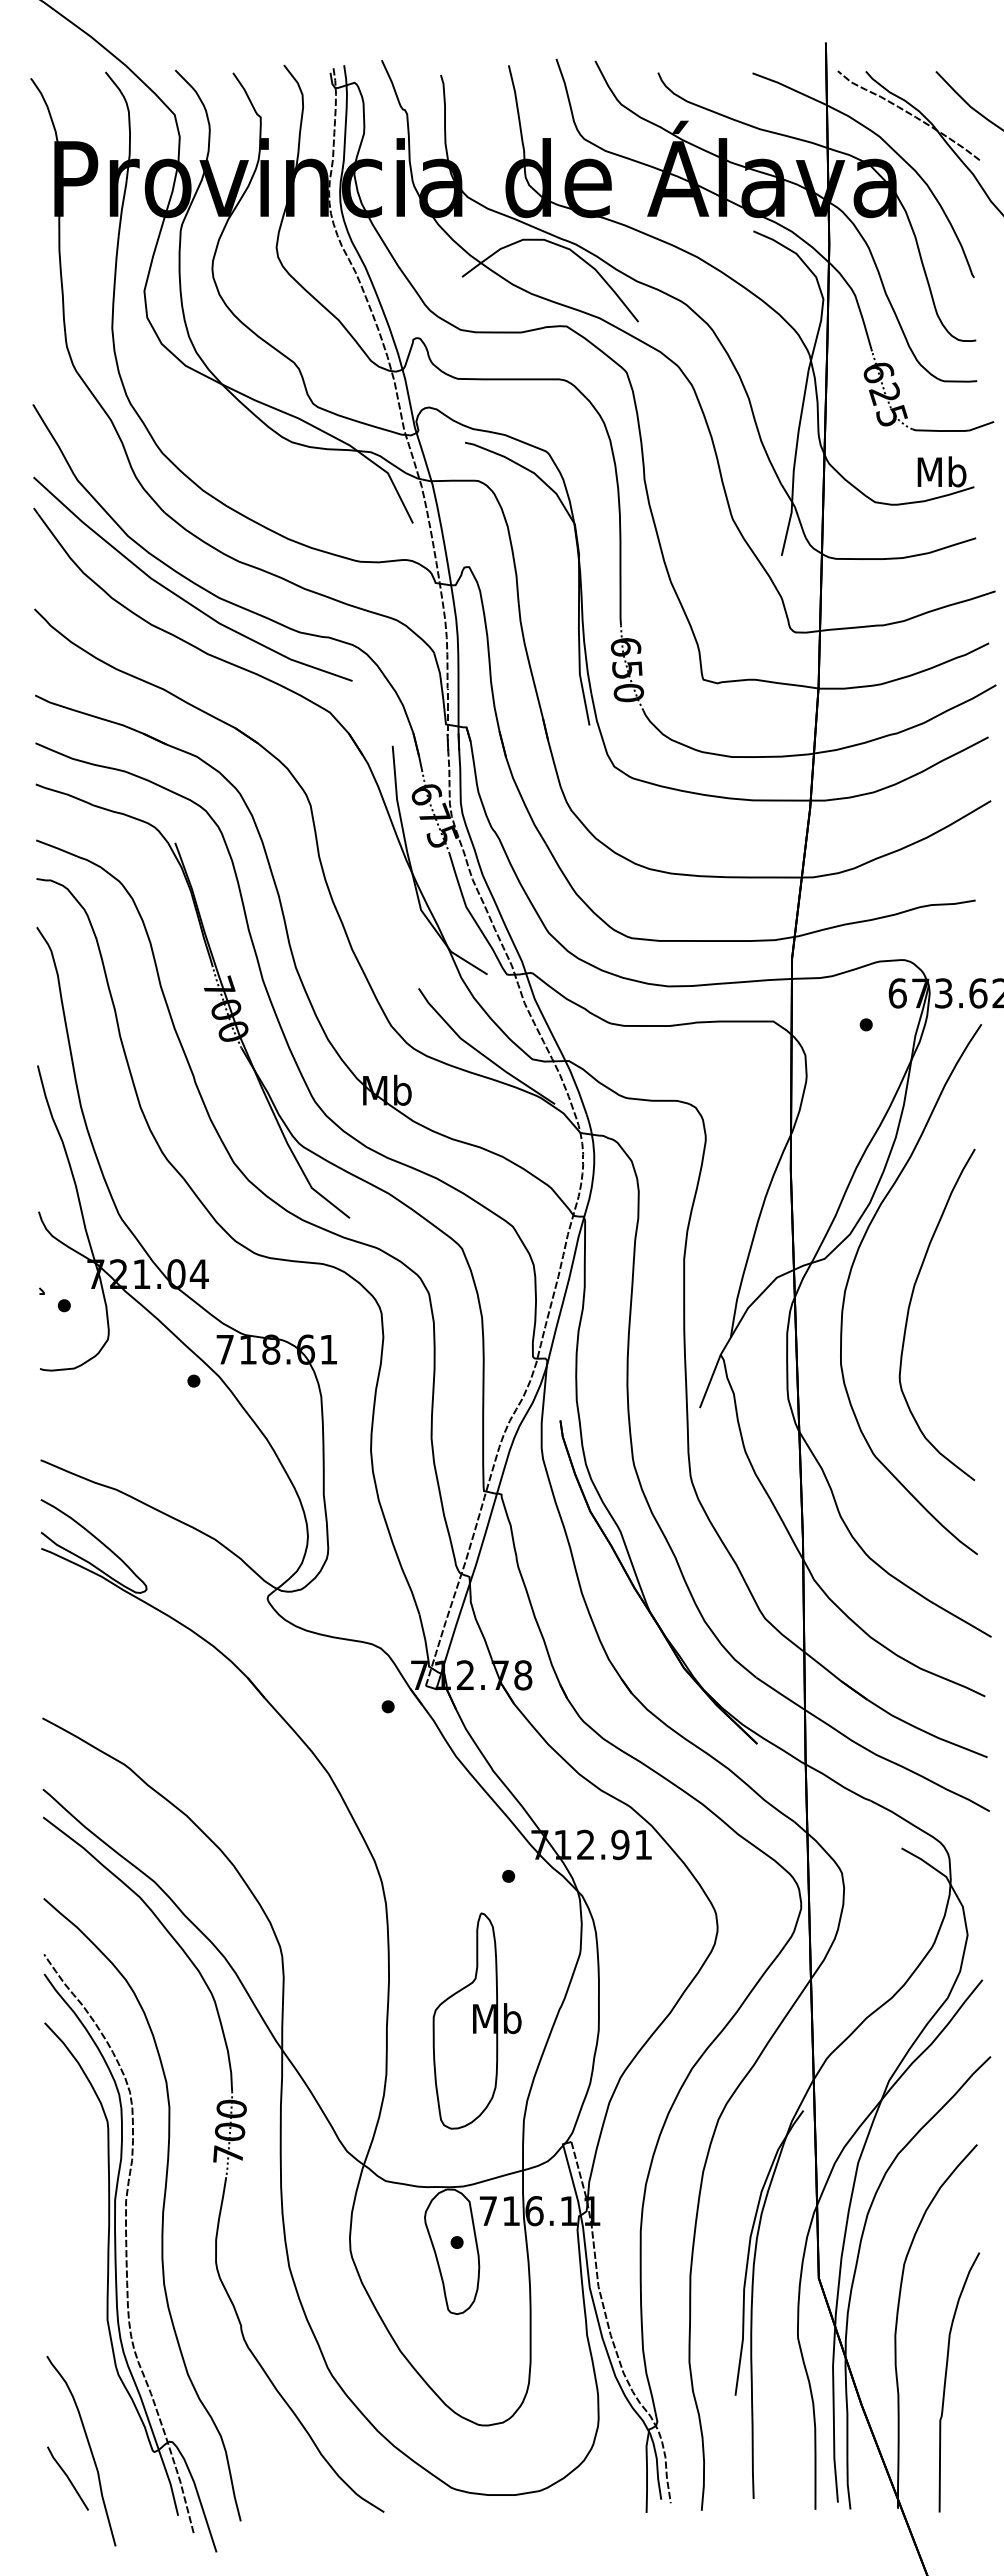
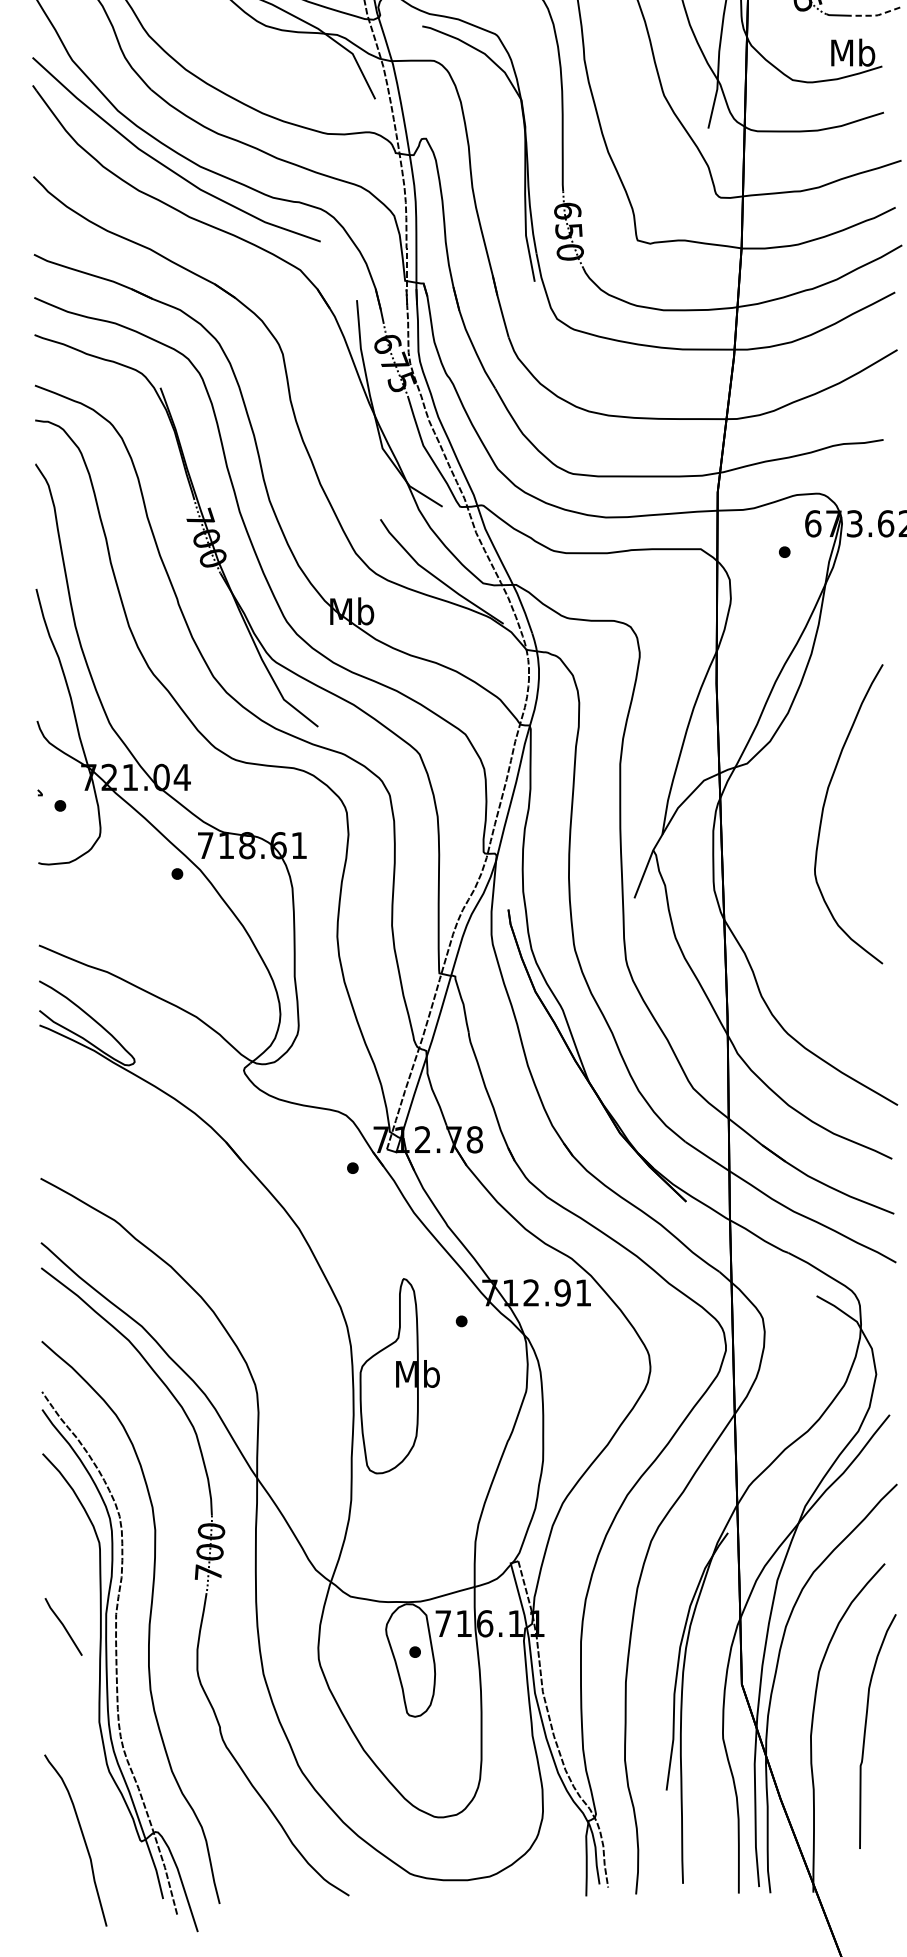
line: (967, 430) -> (876, 15), solid -> dashed
curve: (851, 1272) -> (771, 775), removed
part: (476, 2020) -> (399, 1375), moved
curve: (946, 2381) -> (866, 1730), moved
line: (67, 2478) -> (63, 1626), moved

